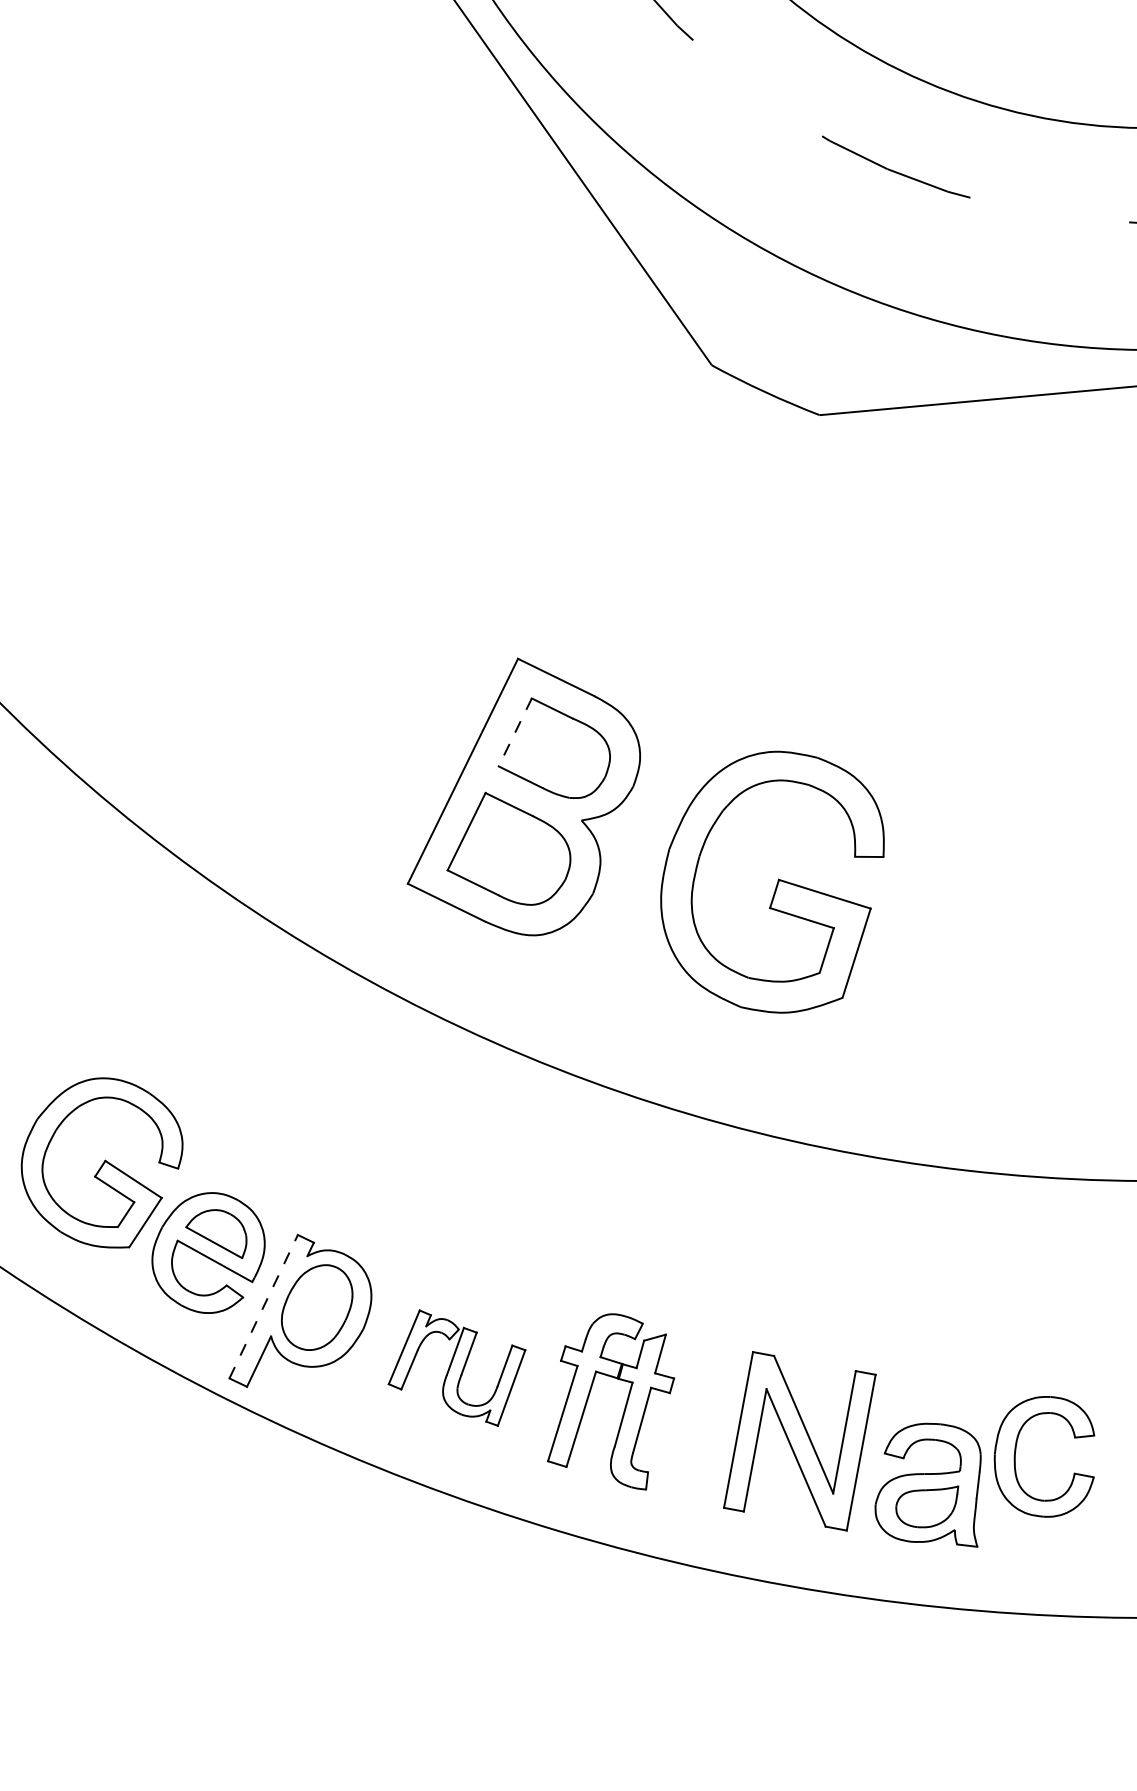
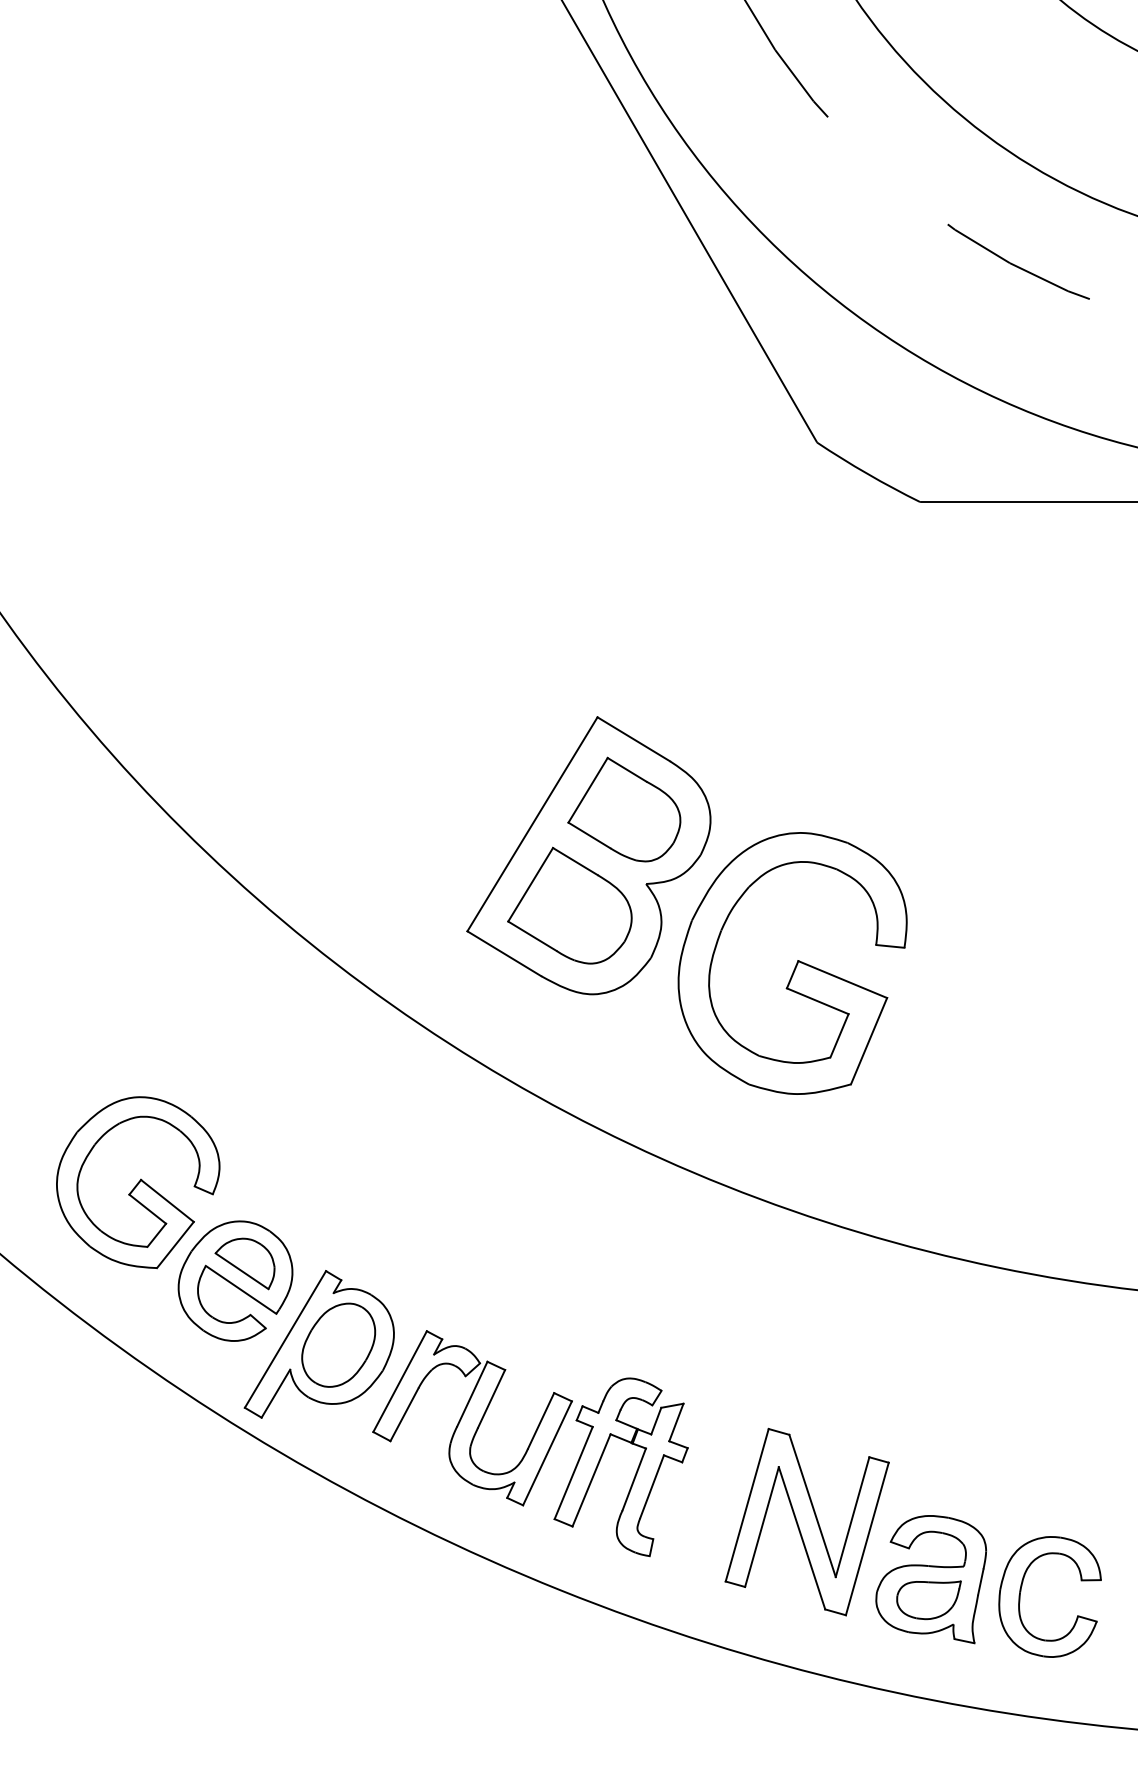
line: (515, 732) -> (588, 790), dashed -> solid
part: (773, 882) -> (792, 963), moved
line: (263, 1306) -> (285, 1339), dashed -> solid
part: (457, 1368) -> (472, 1418), size x1.43
part: (1016, 1454) -> (1021, 1591), moved

